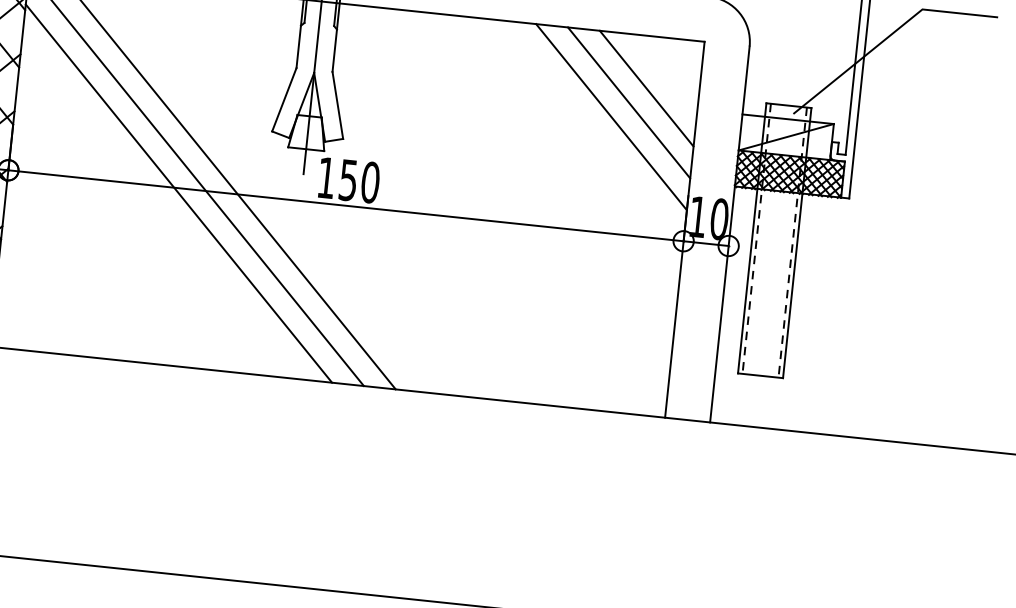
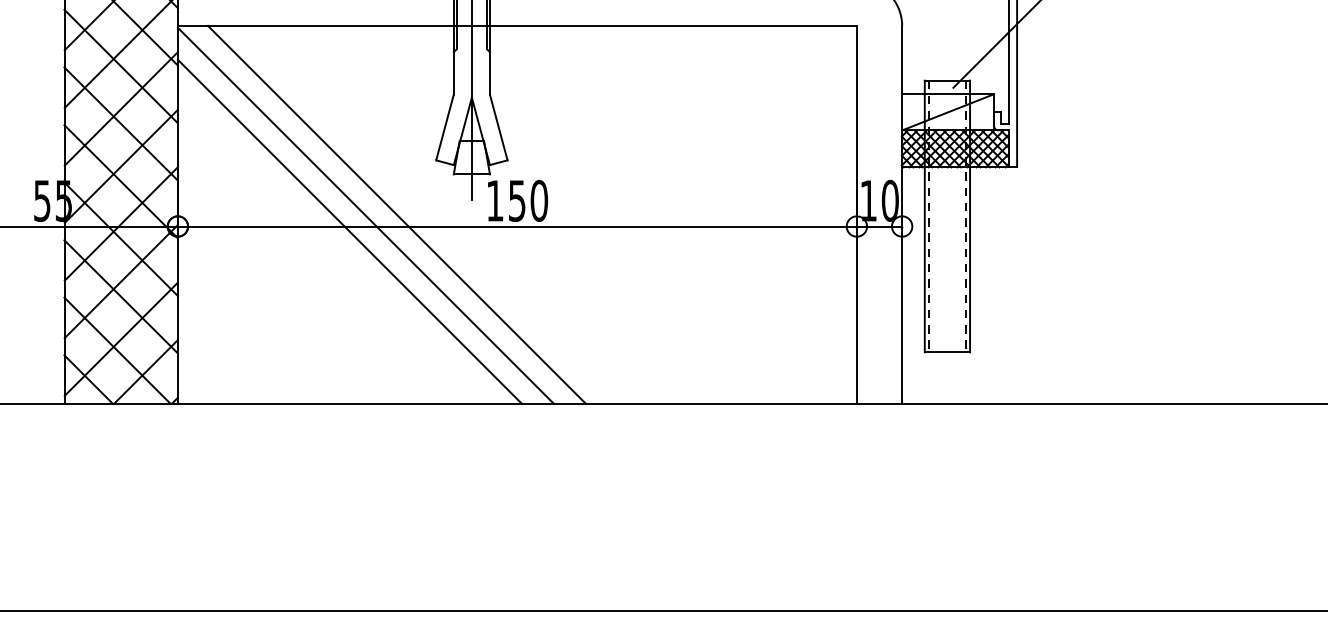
line: (646, 88) -> (803, 78), removed
line: (628, 102) -> (787, 94), removed
line: (610, 116) -> (771, 110), removed

